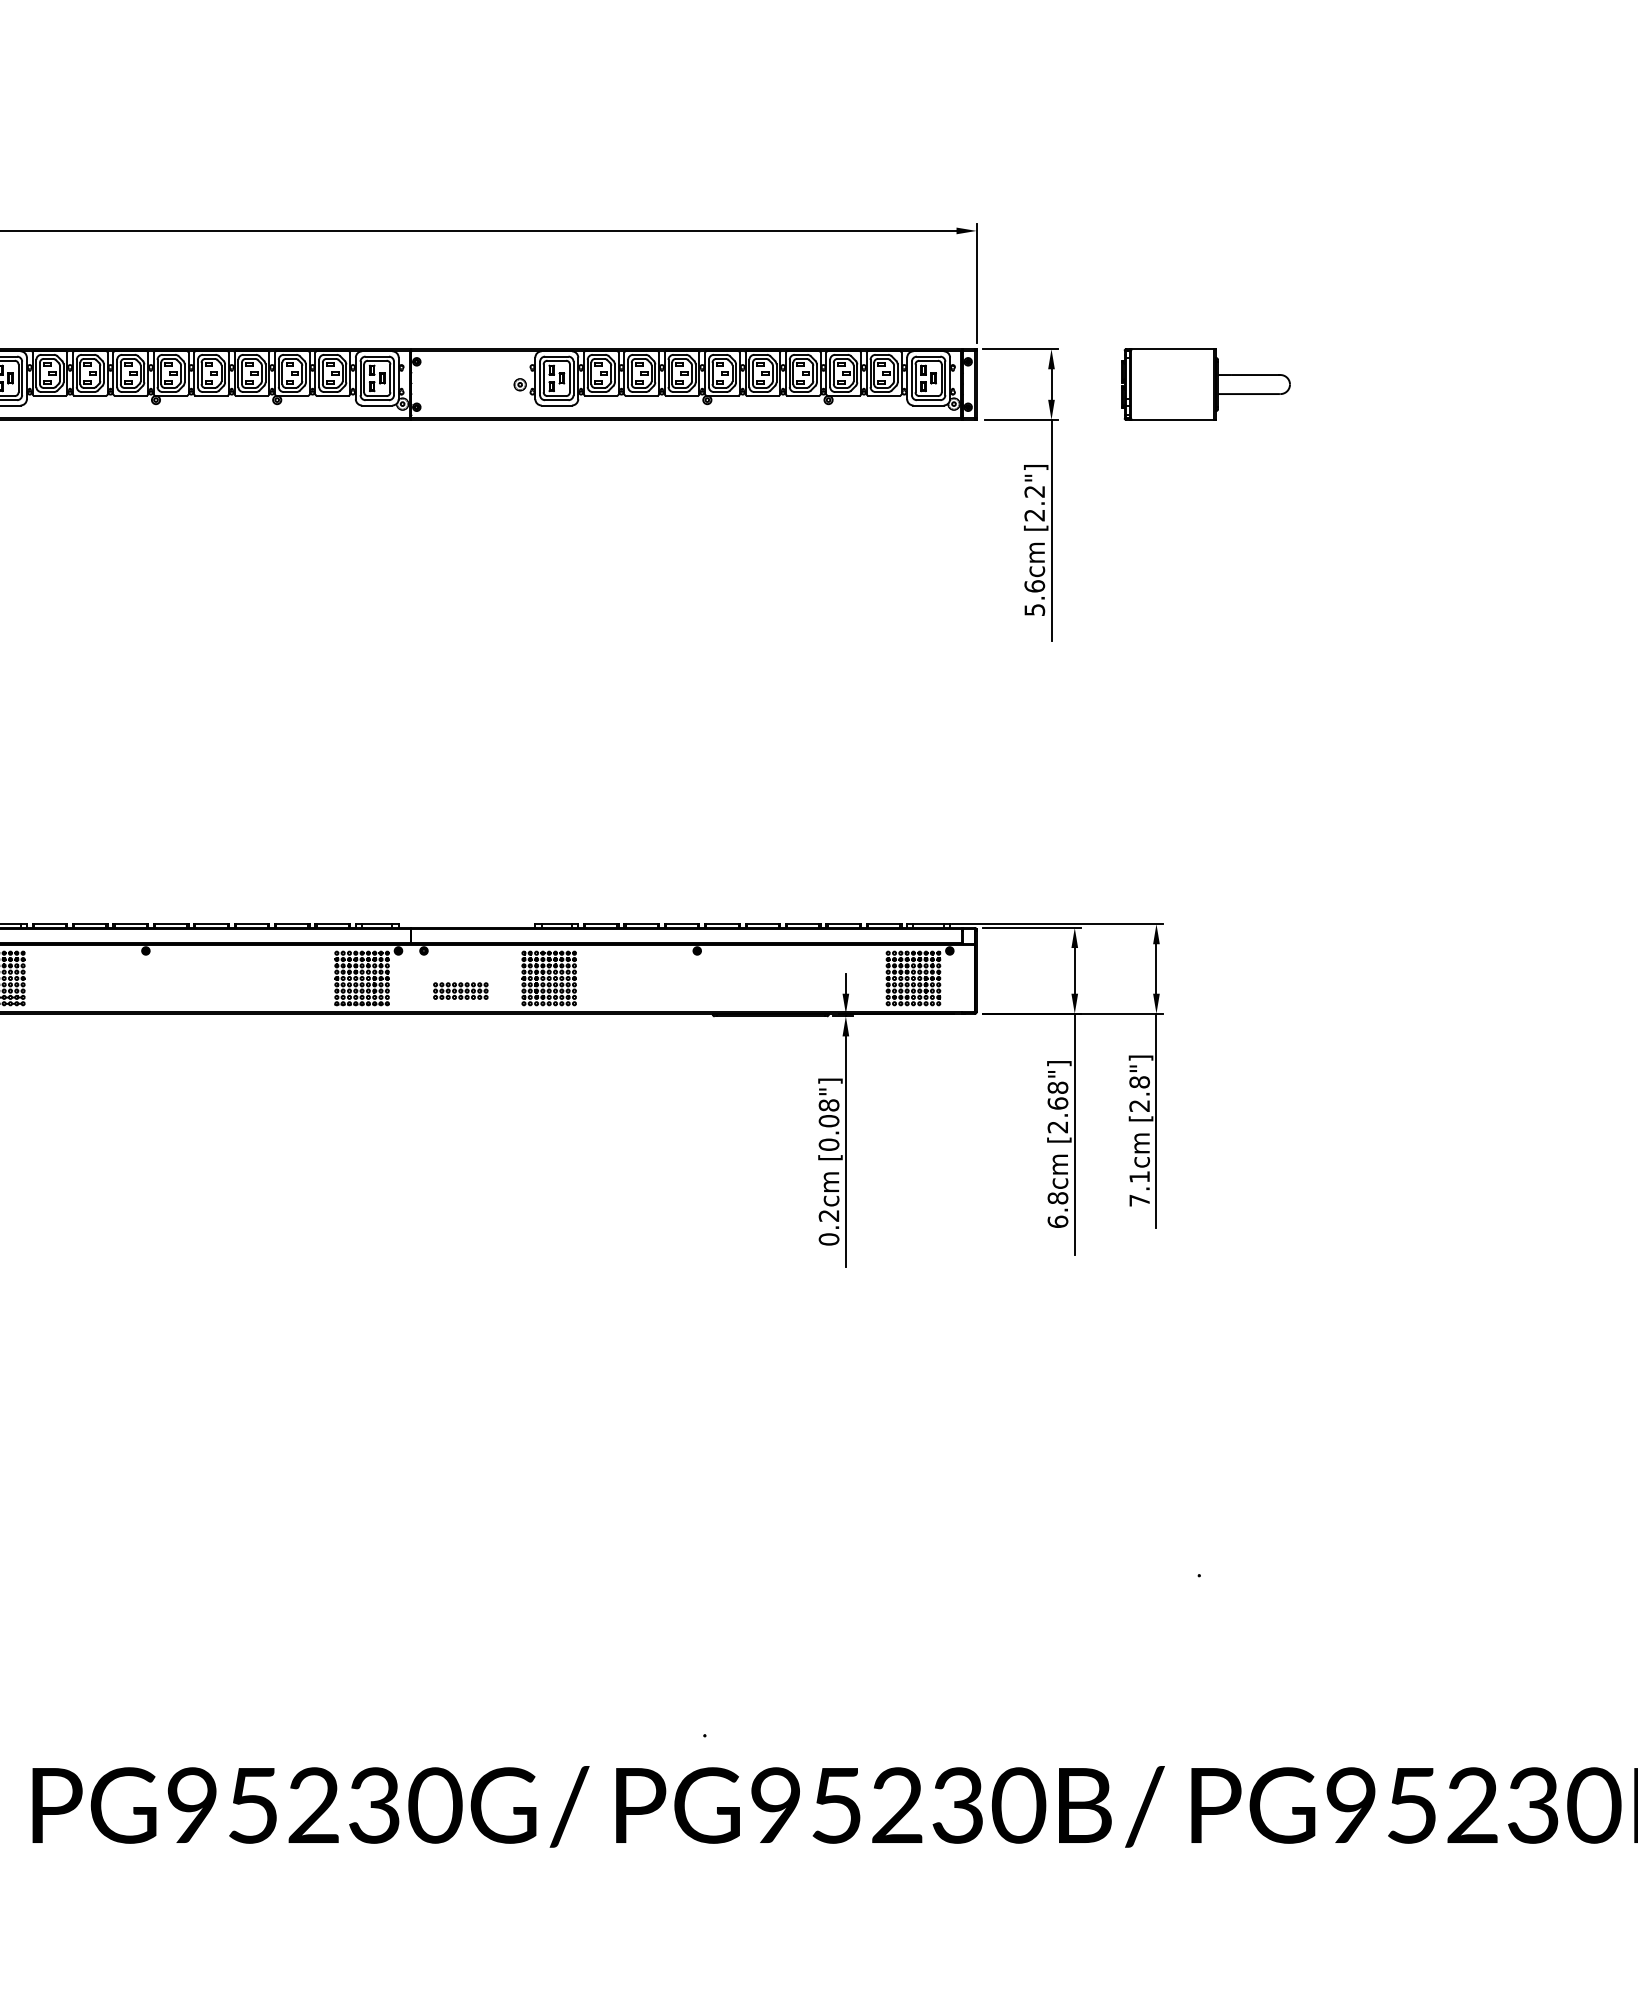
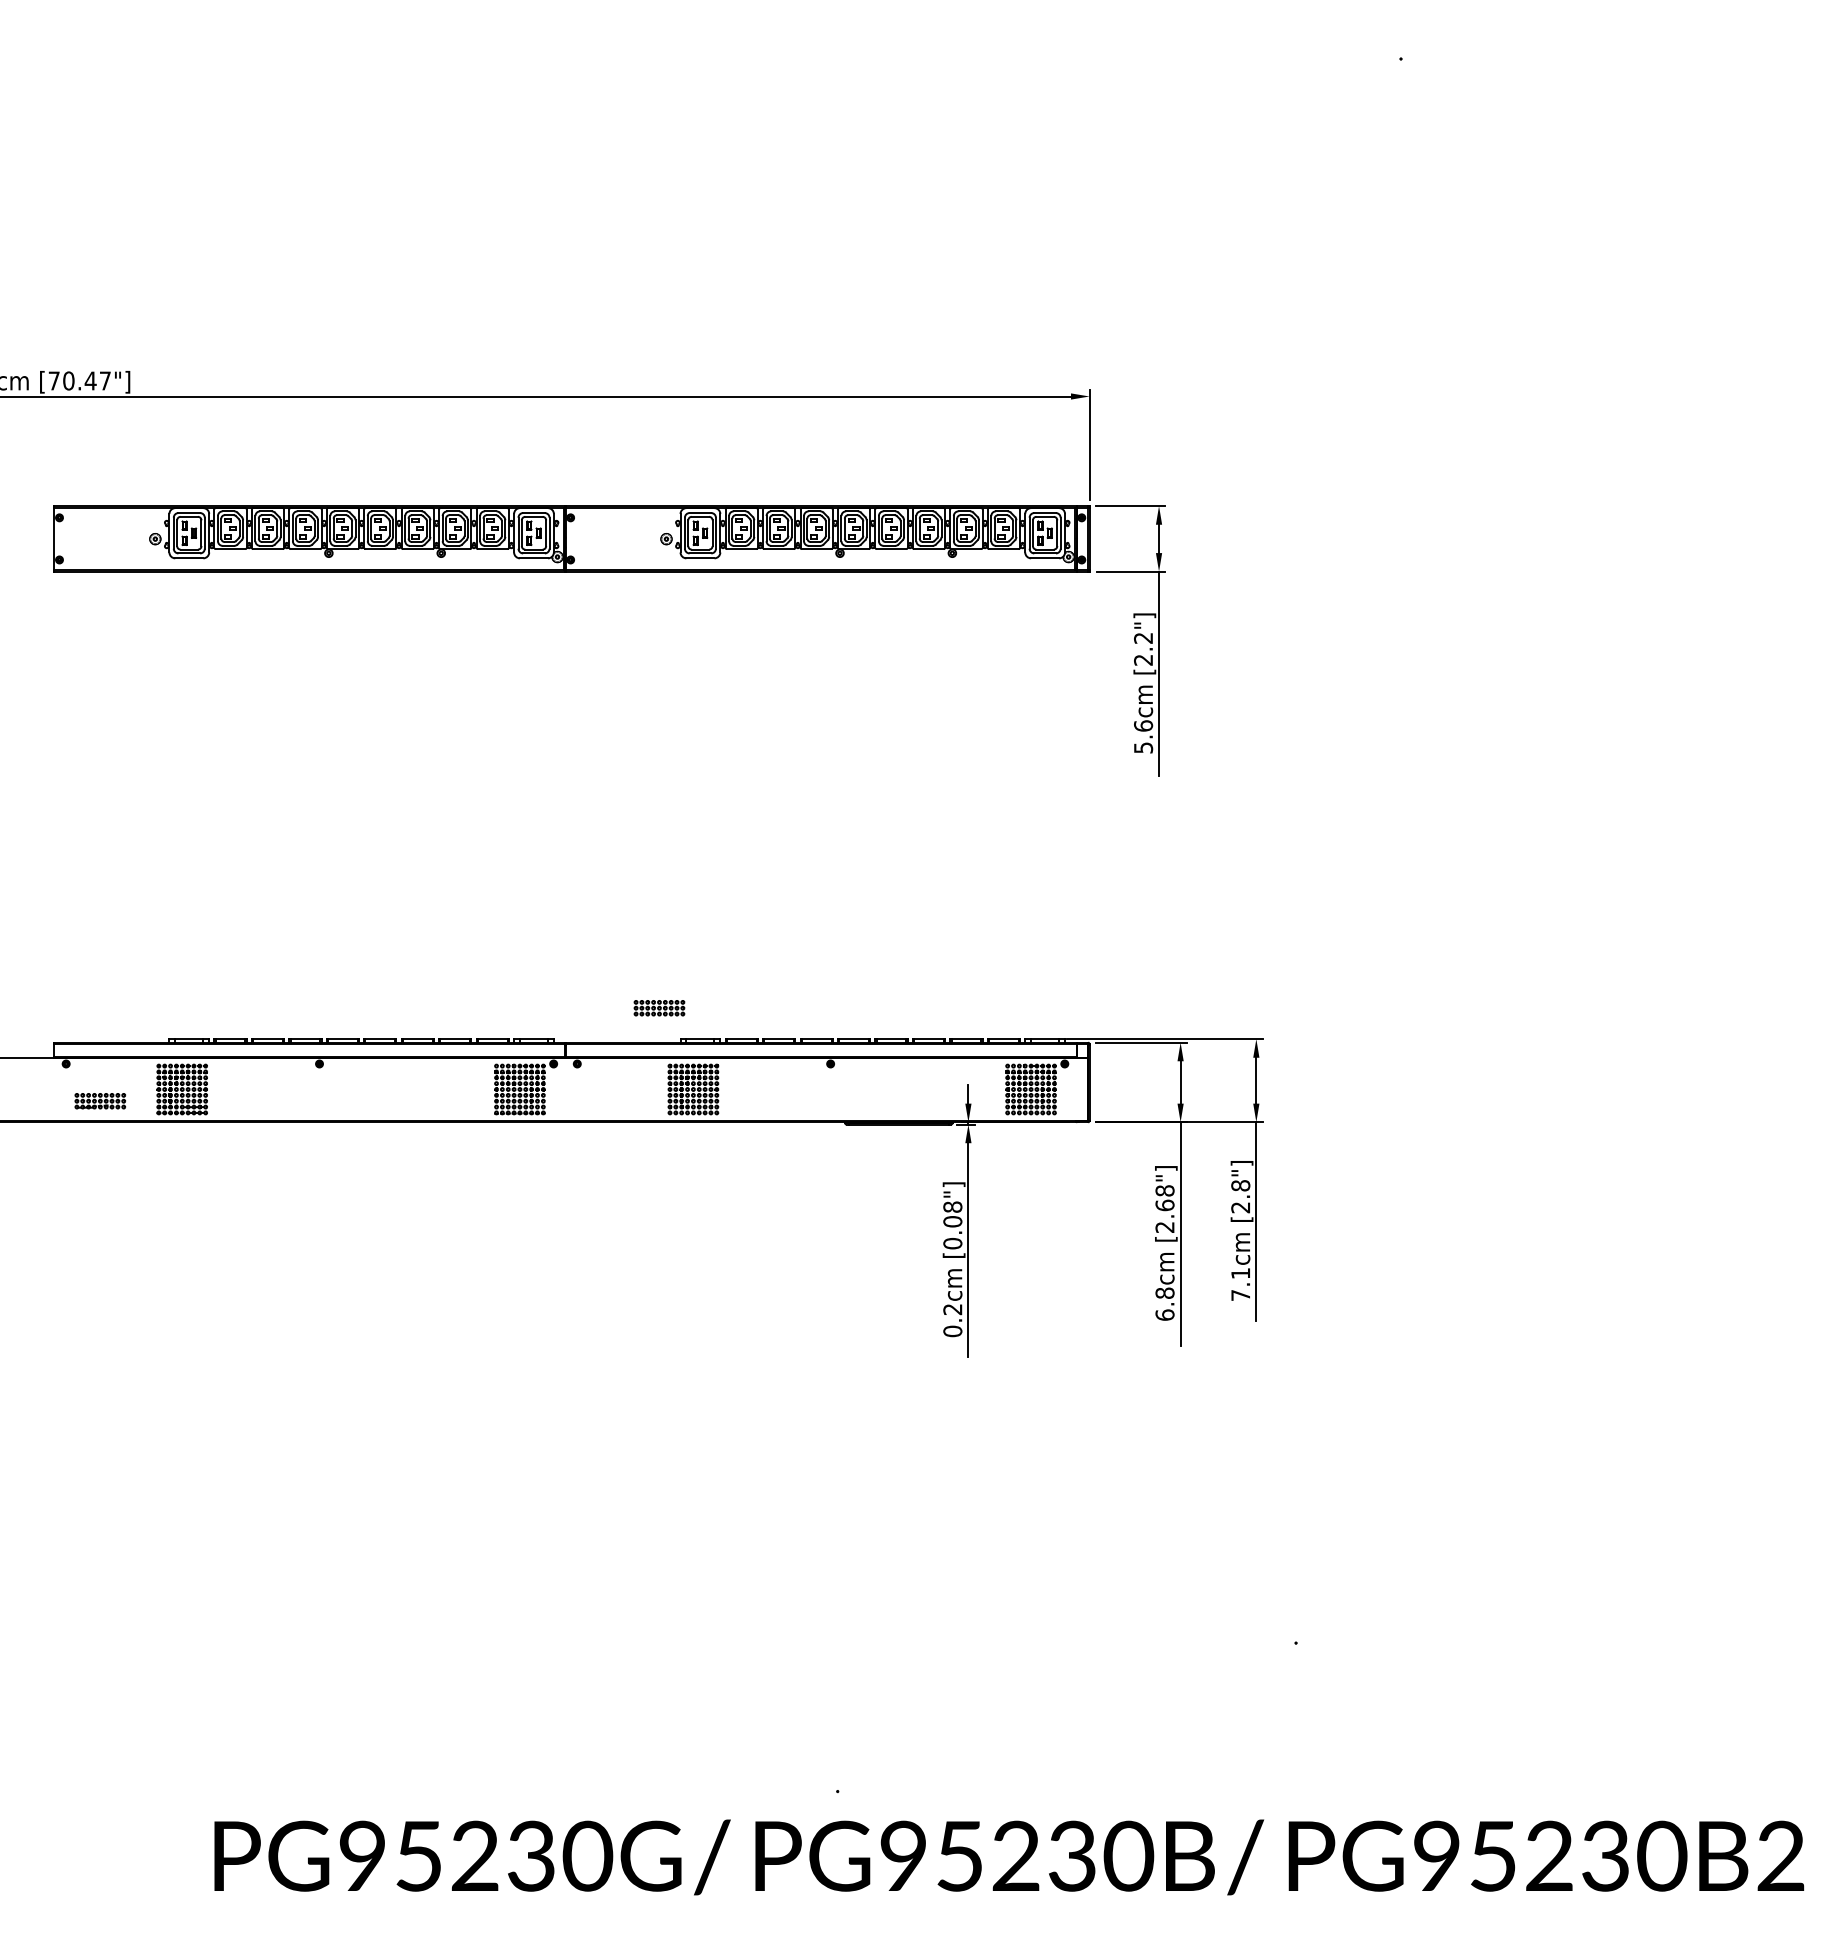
part: (1205, 384) -> (1301, 538), removed
part: (460, 991) -> (659, 1008), moved

